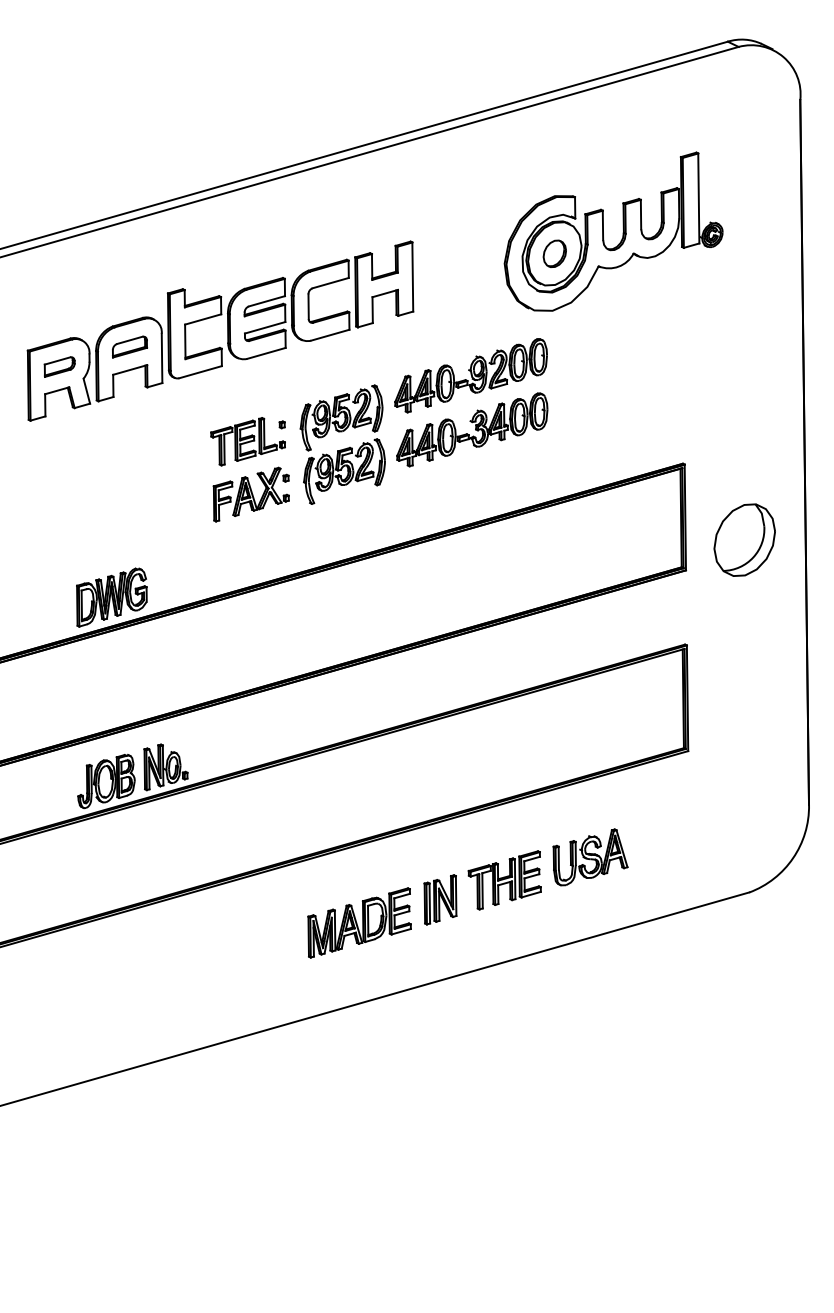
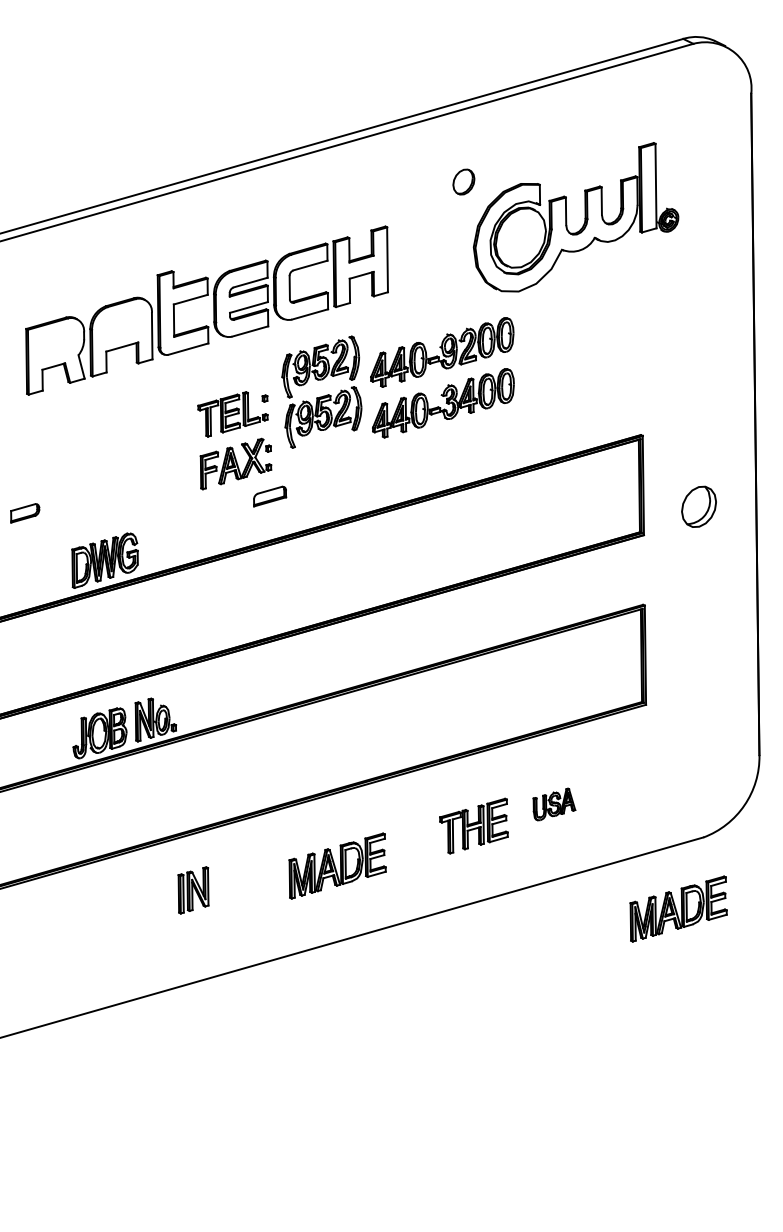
part: (554, 253) -> (463, 181), moved
part: (130, 347) -> (270, 496), moved
part: (60, 367) -> (25, 513), moved
part: (342, 443) -> (321, 391), moved
part: (744, 539) -> (698, 506), size x0.6
part: (590, 857) -> (554, 804), size x0.6
part: (440, 899) -> (193, 890), moved
part: (722, 968) -> (678, 908), added

